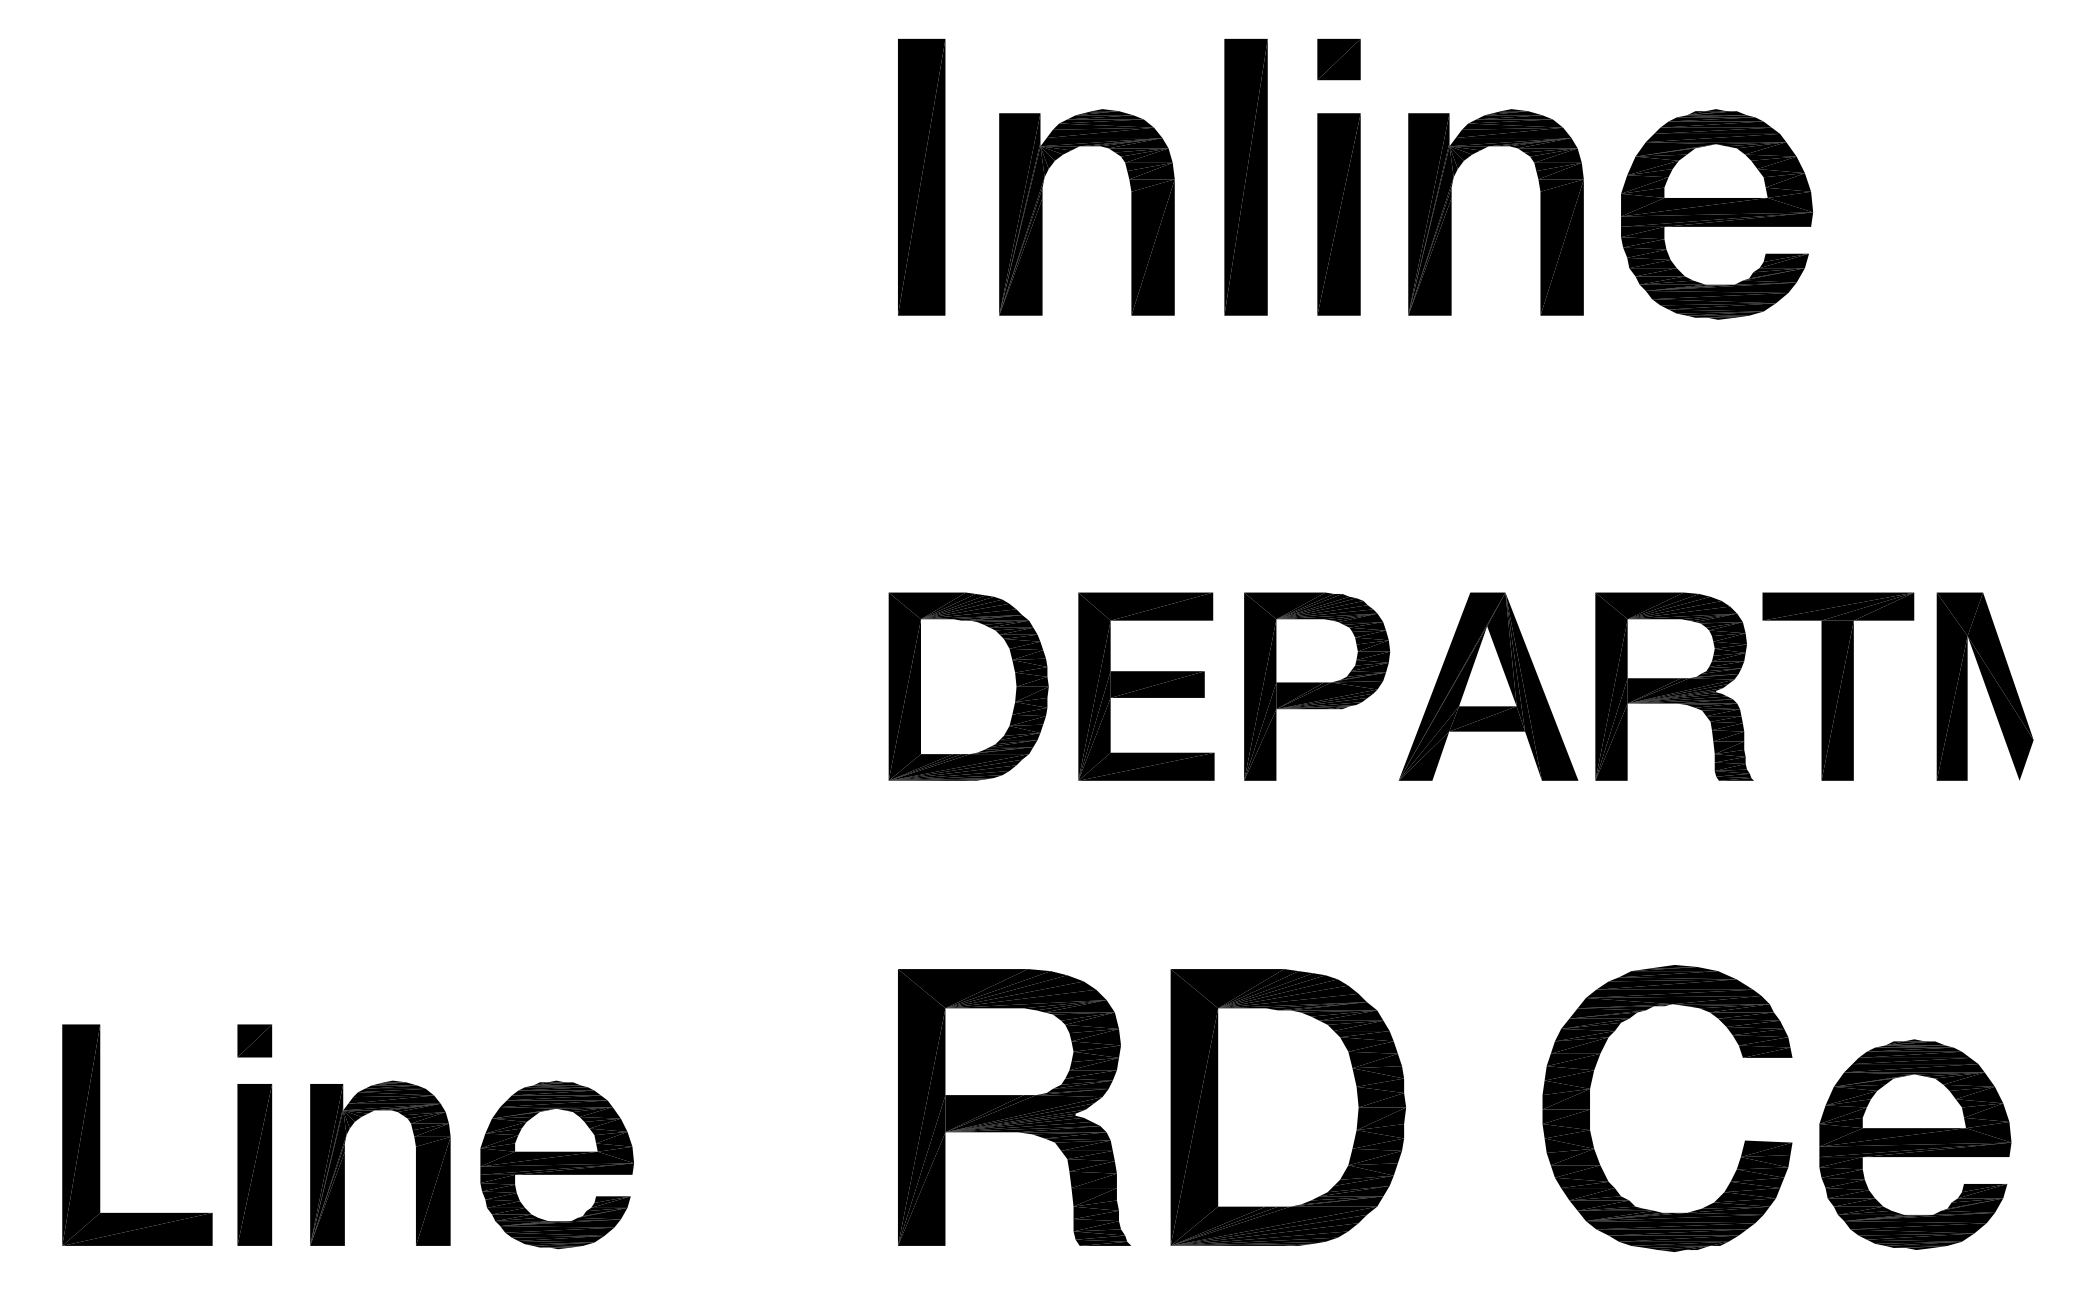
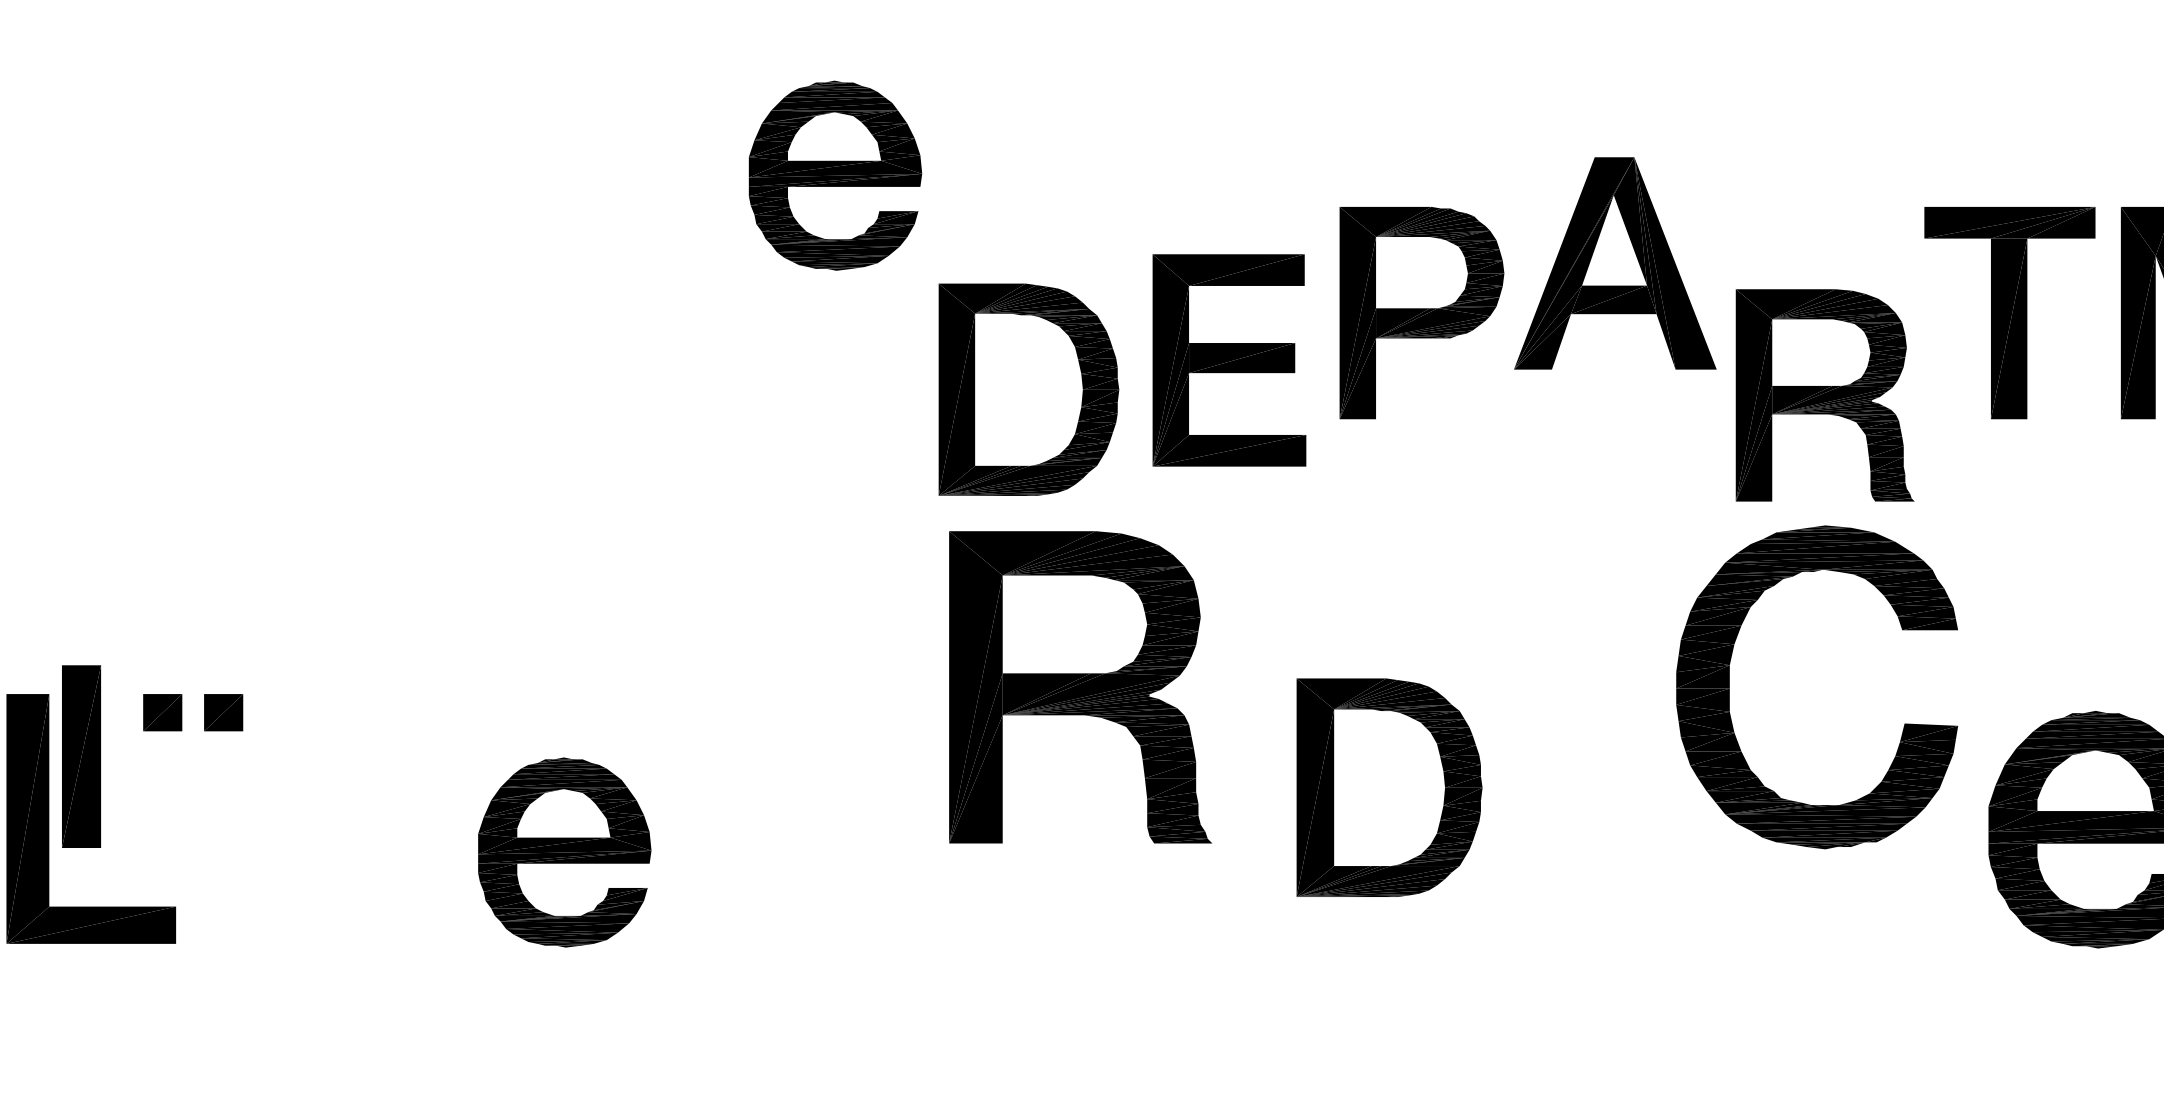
part: (796, 564) -> (834, 175), added
part: (968, 686) -> (1028, 389), moved
part: (1146, 686) -> (1229, 360), moved
part: (1488, 686) -> (1615, 263), moved
part: (1674, 686) -> (1825, 395), moved
part: (200, 1040) -> (162, 712), added
part: (1014, 1107) -> (1080, 687), moved
part: (1288, 1107) -> (1389, 787), size x0.7
part: (1589, 1108) -> (1729, 687), moved
part: (344, 1162) -> (324, 849), removed
part: (254, 1164) -> (81, 756), moved

